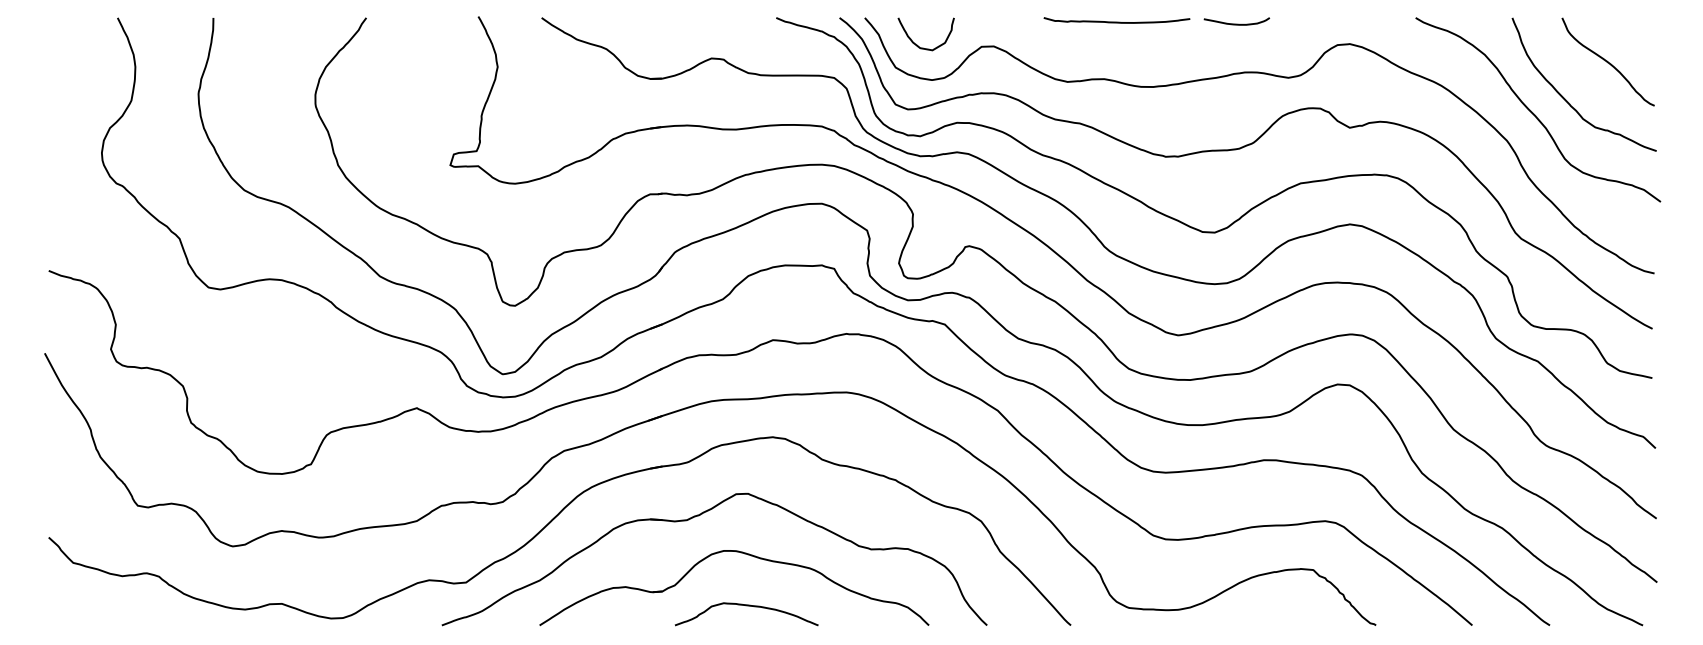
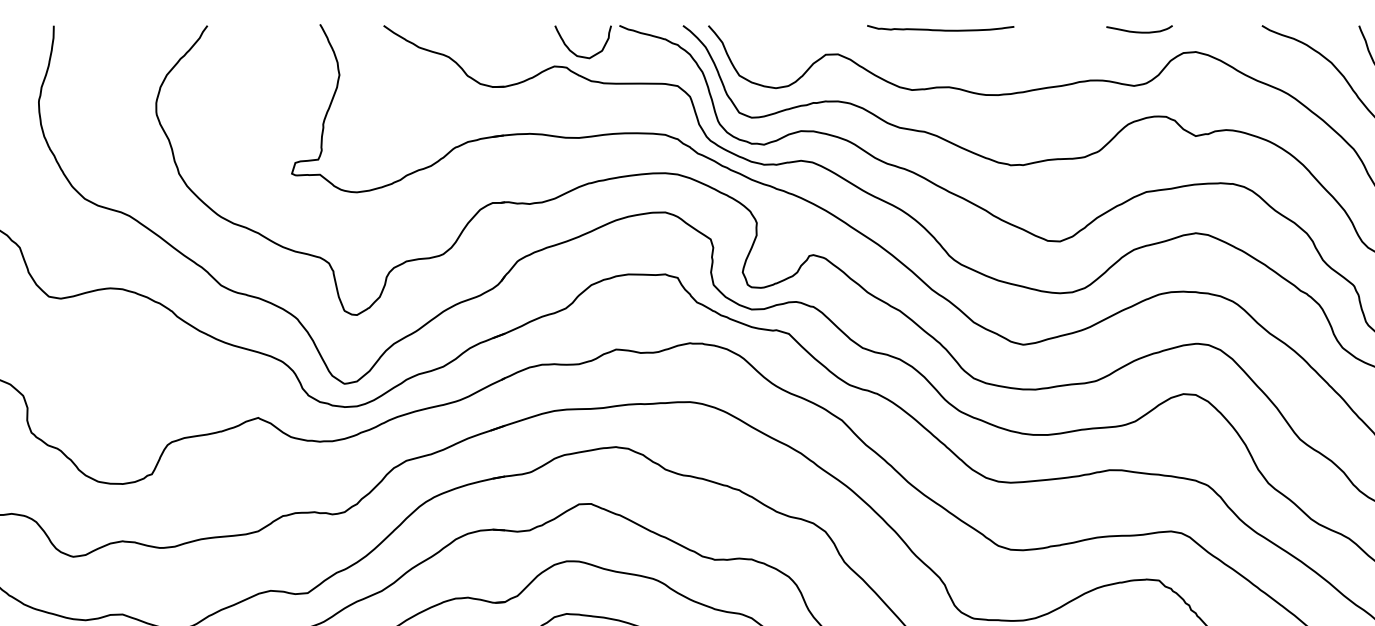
curve: (1116, 21) -> (940, 29), moved
curve: (1236, 23) -> (1139, 31), moved
curve: (917, 44) -> (574, 52), moved

